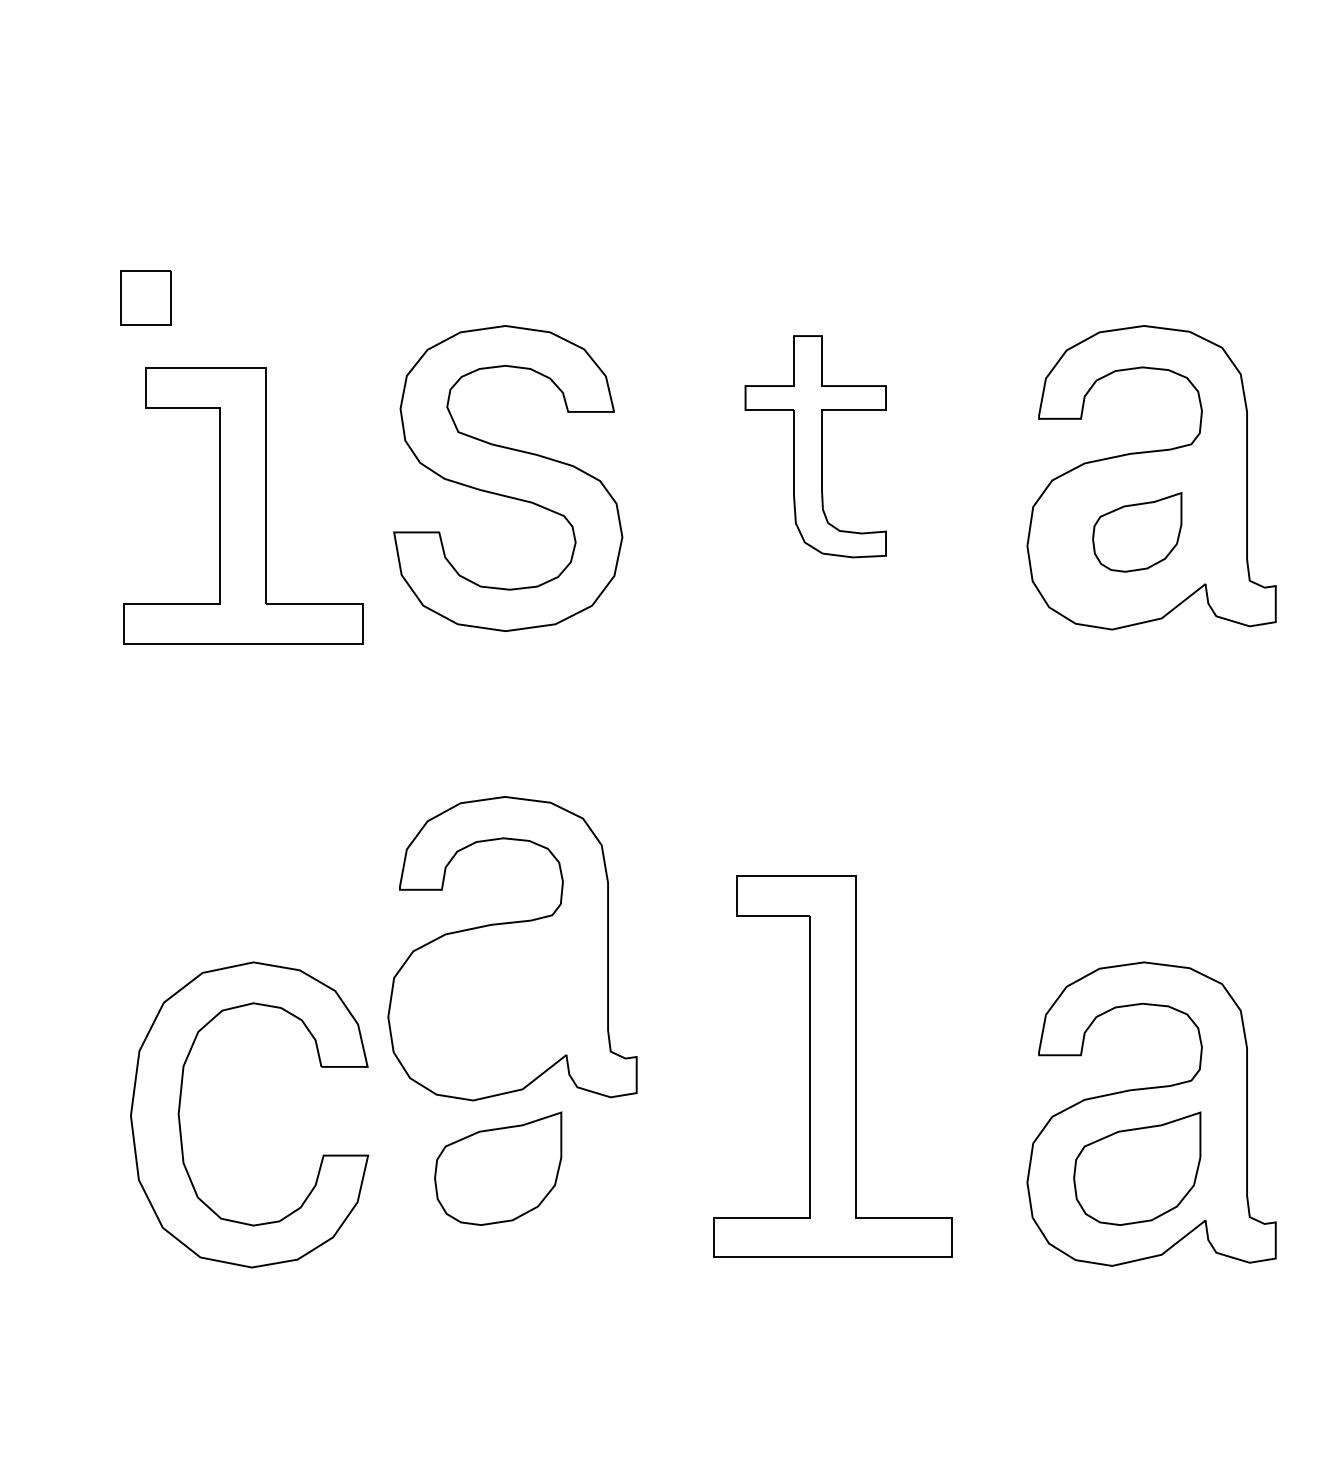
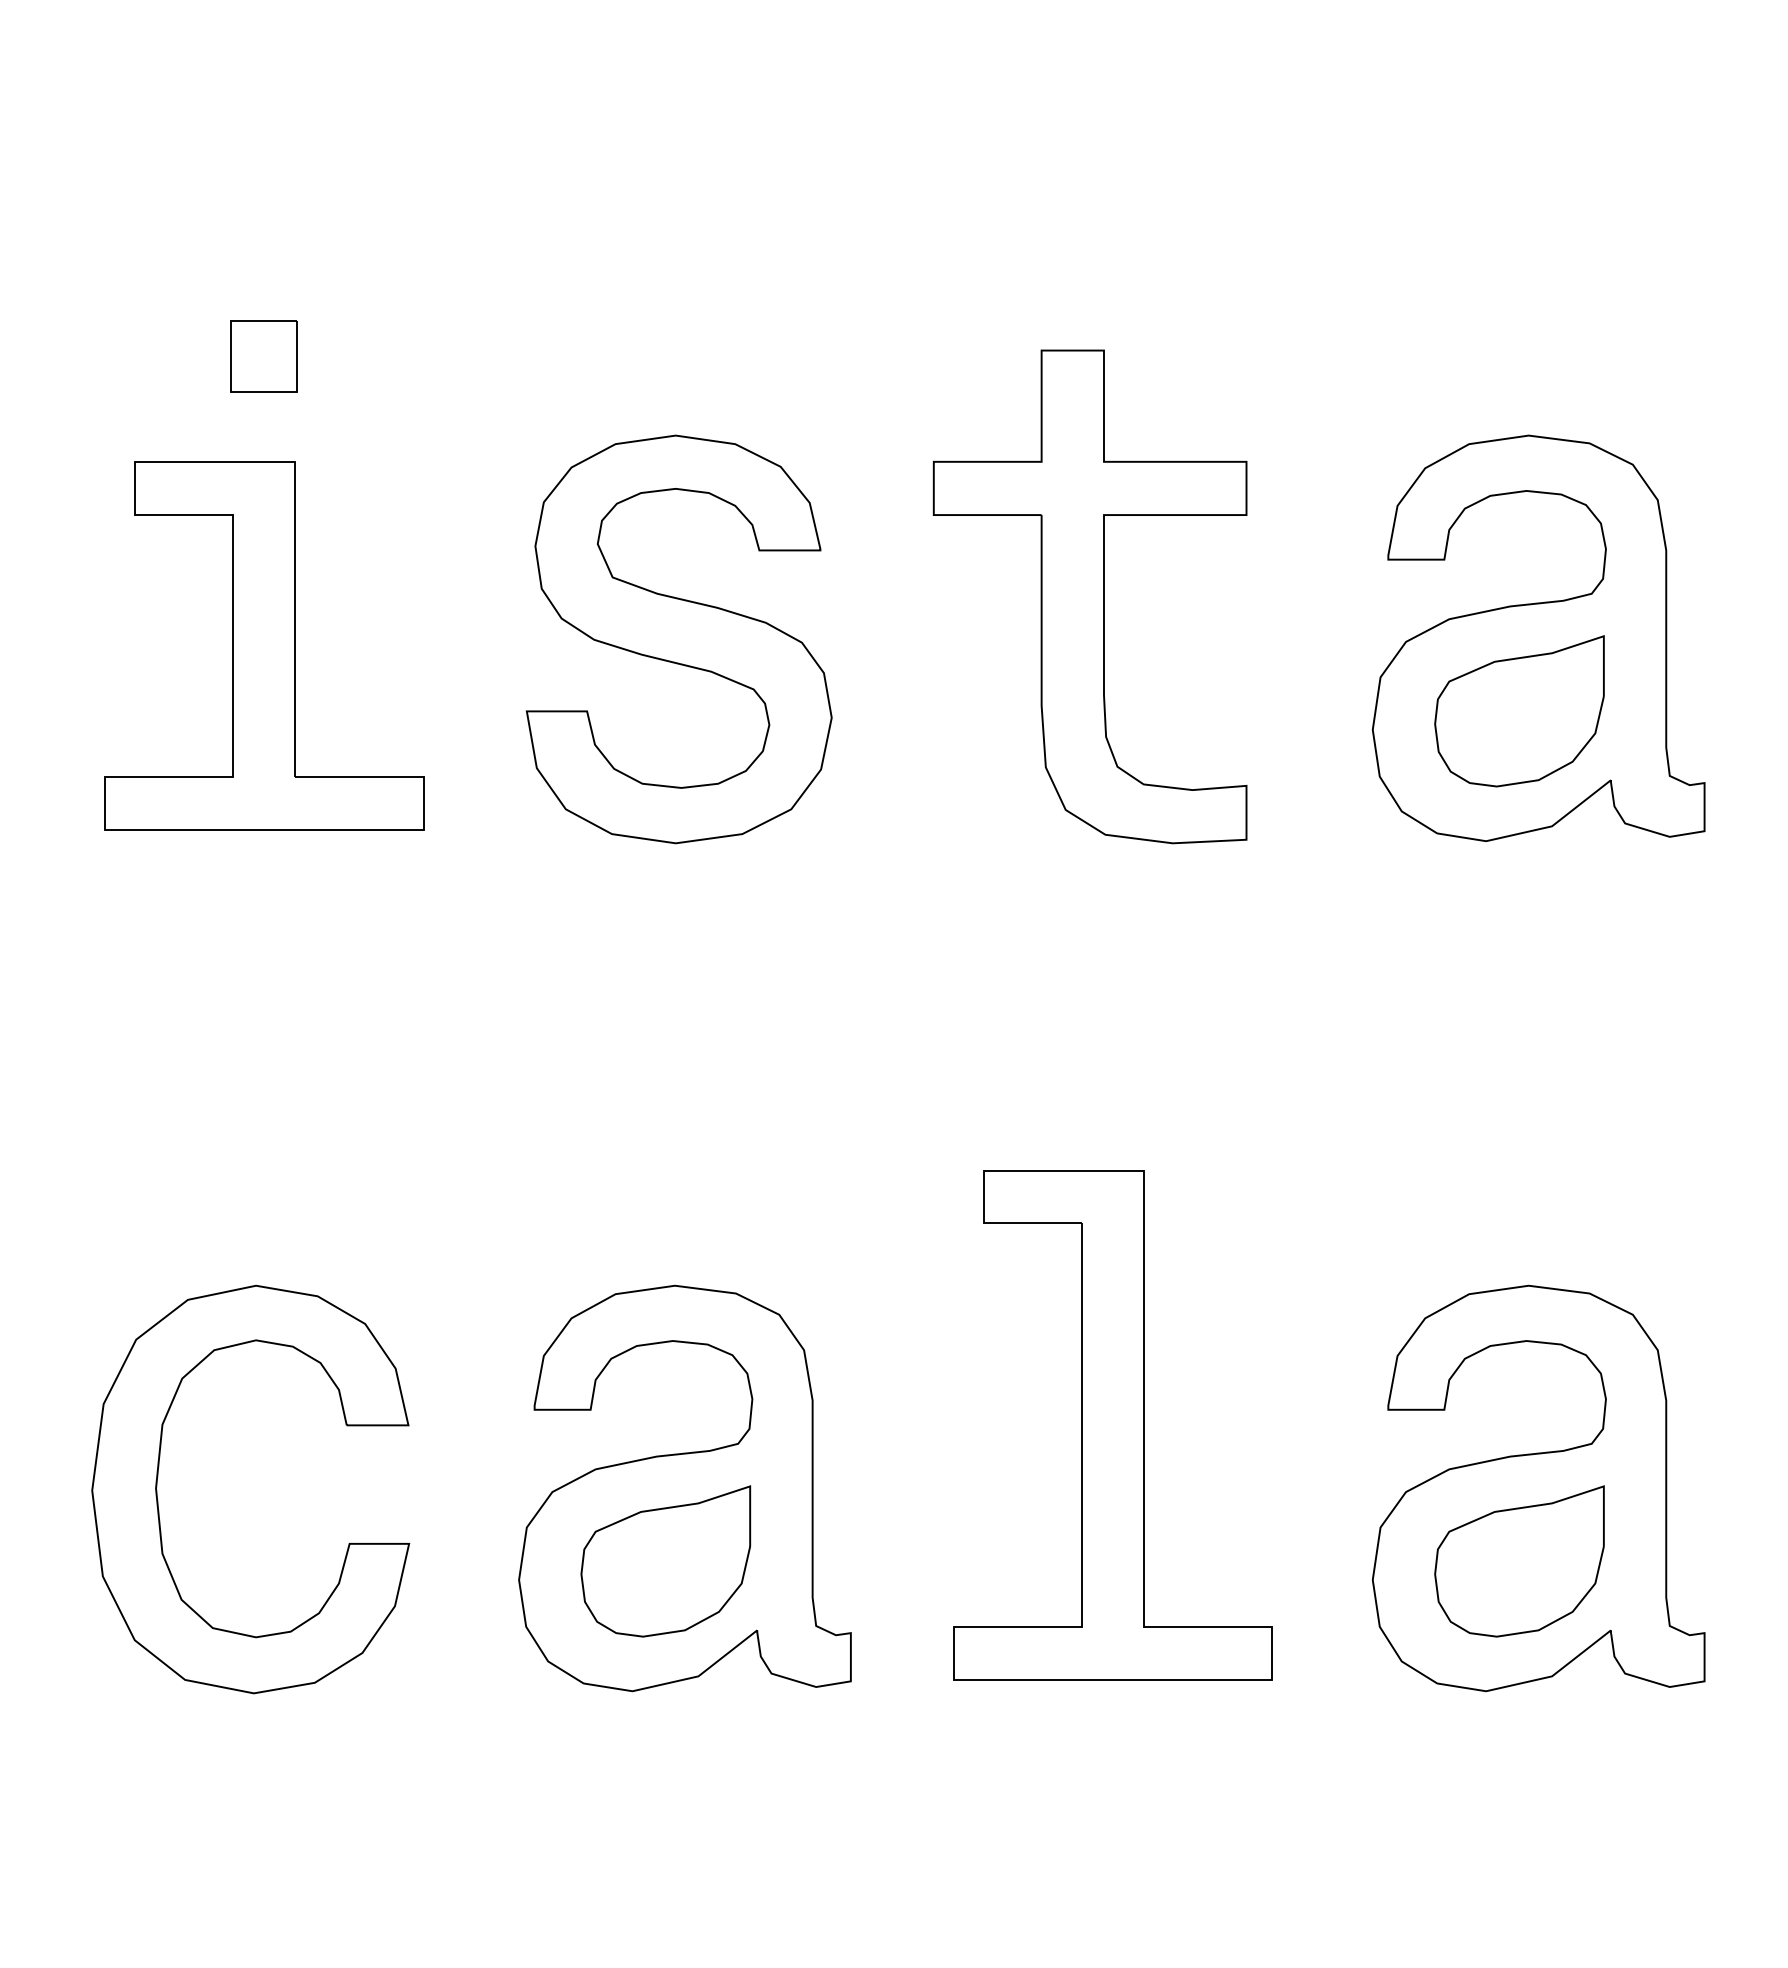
part: (145, 298) -> (263, 356), moved
part: (815, 446) -> (1089, 596), size x1.67
part: (243, 505) -> (264, 645), moved
part: (1137, 532) -> (1519, 711), size x1.43
part: (512, 948) -> (684, 1488), moved
part: (180, 1123) -> (158, 1500), moved

